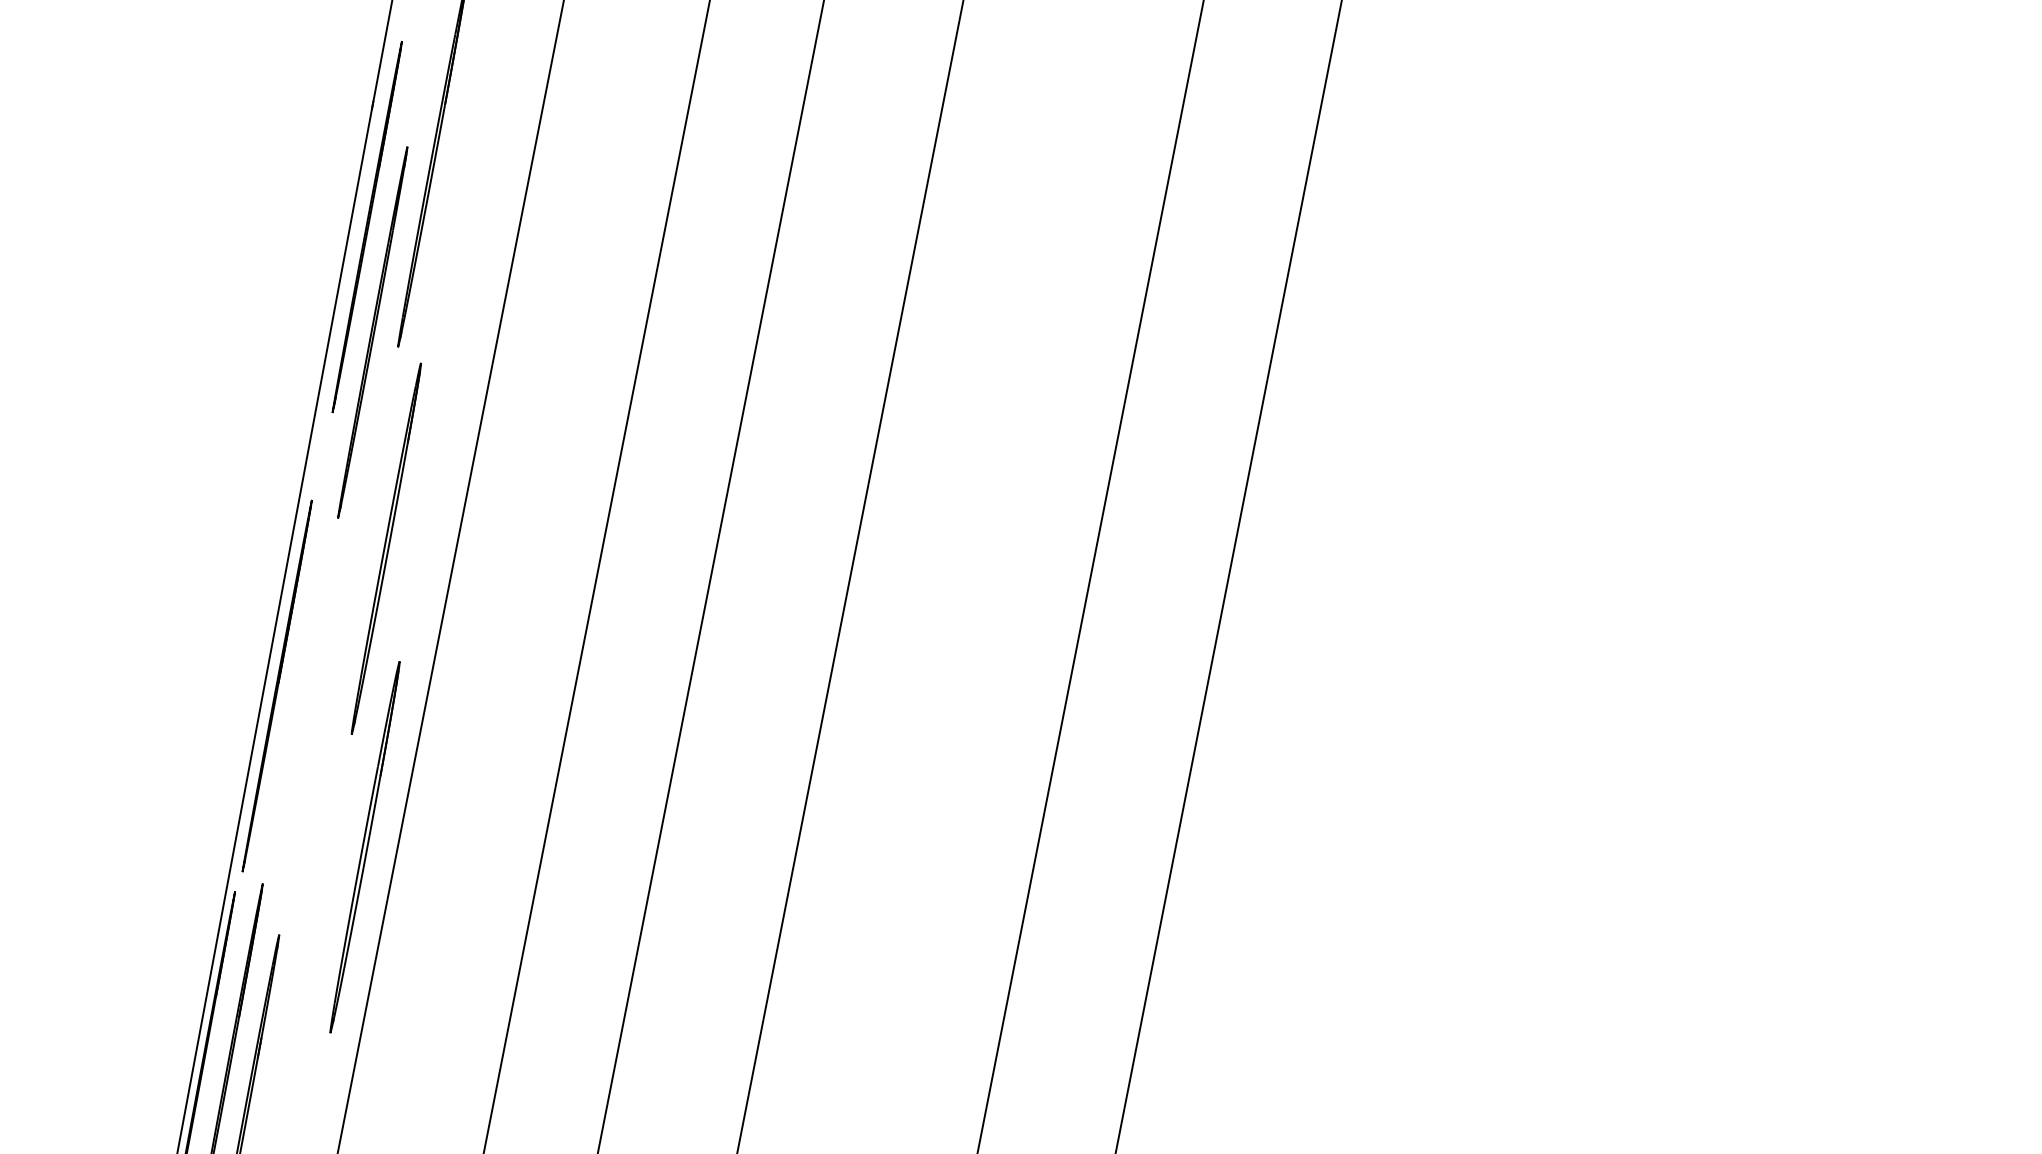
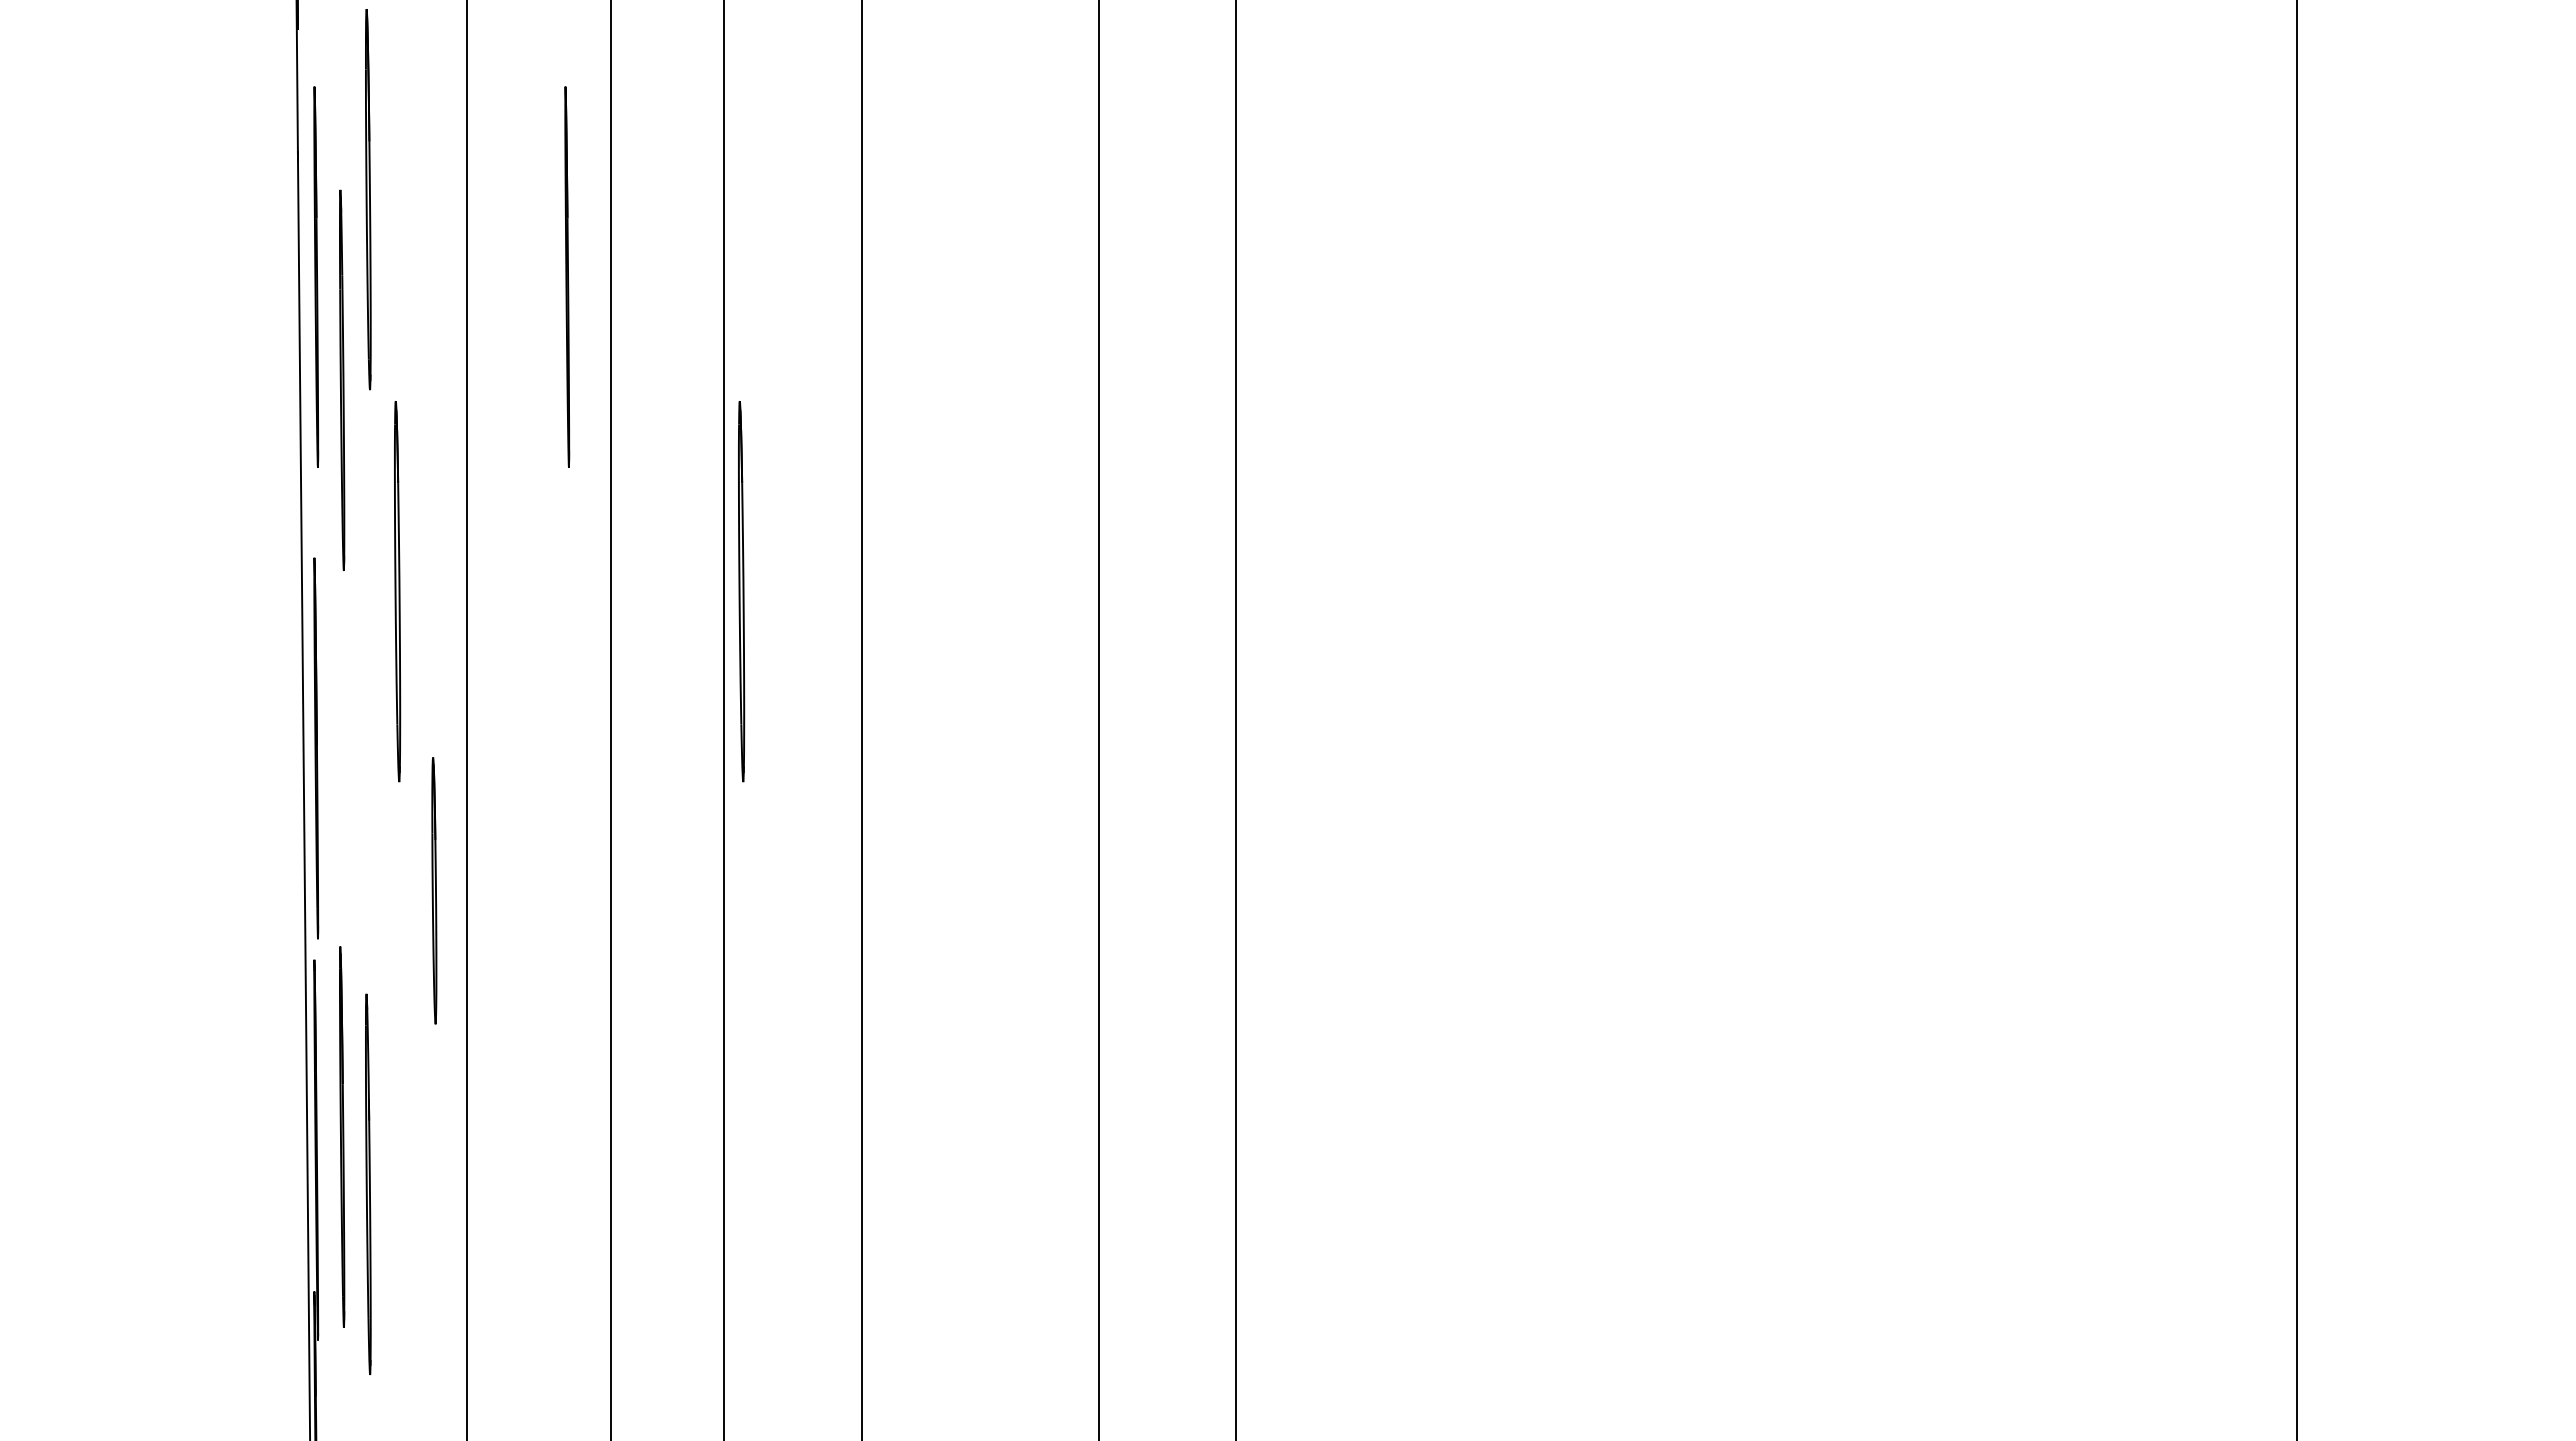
line: (612, 274) -> (567, 276), added
part: (721, 614) -> (741, 591), added
part: (365, 846) -> (434, 890), size x0.7

